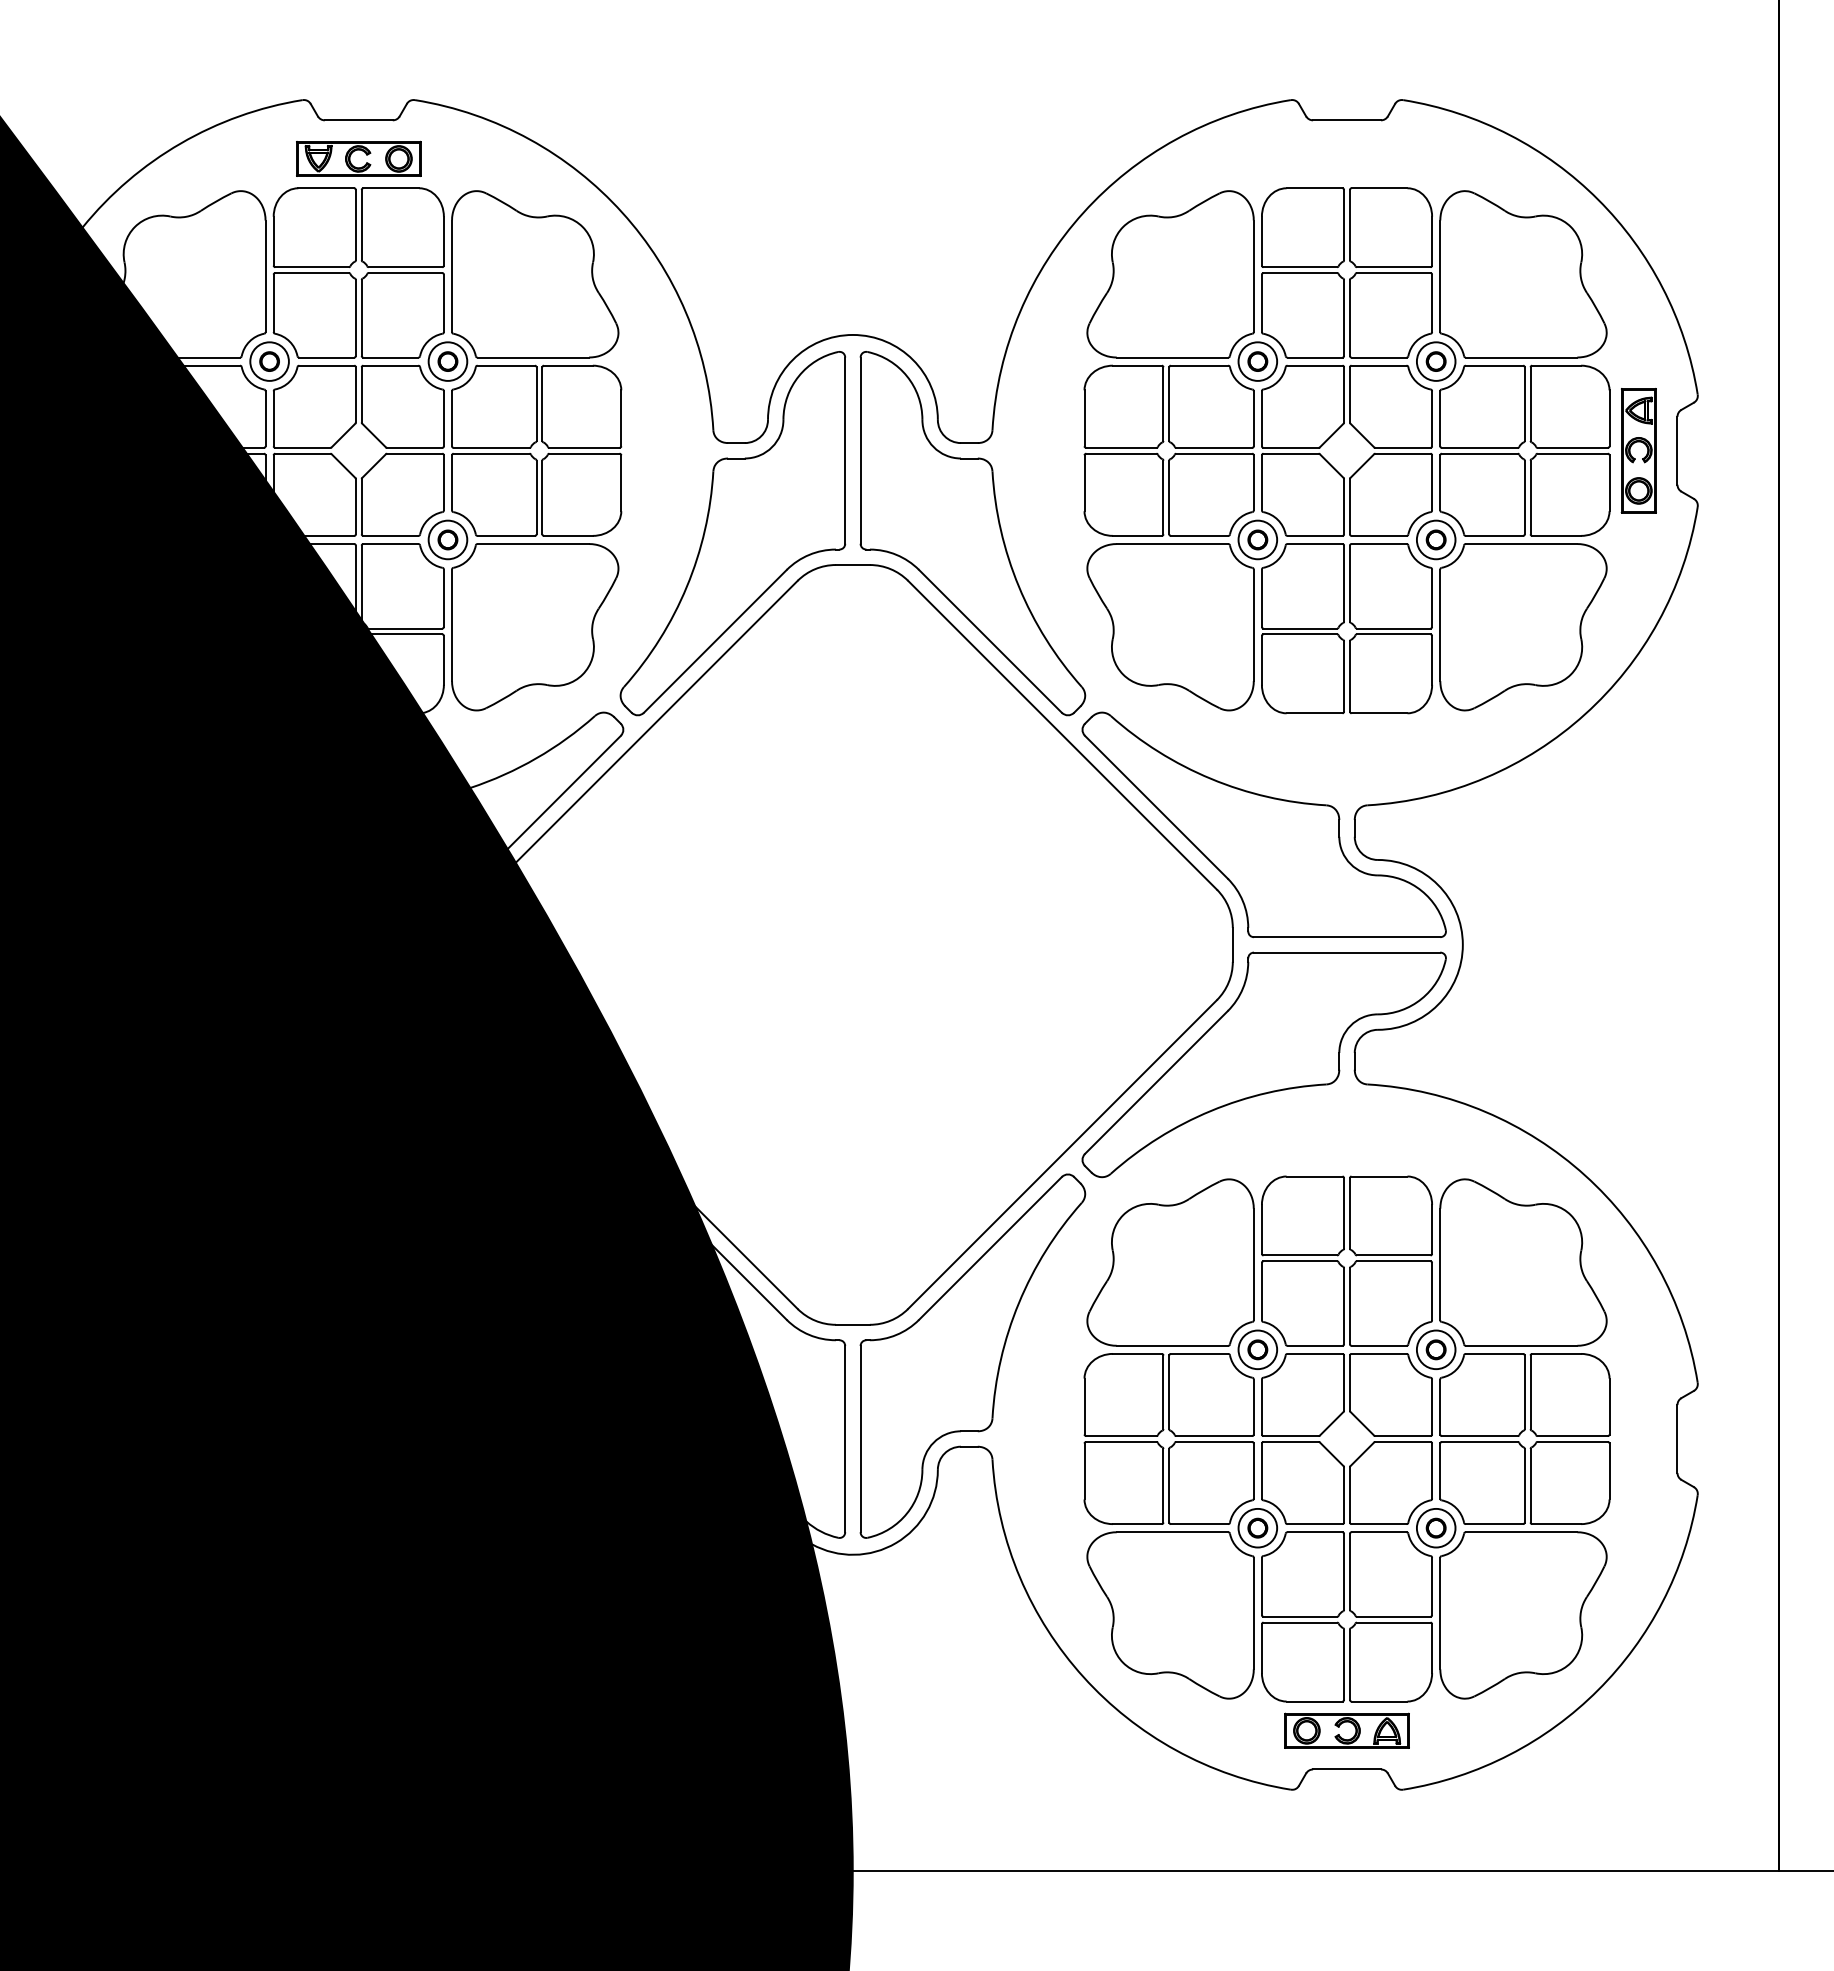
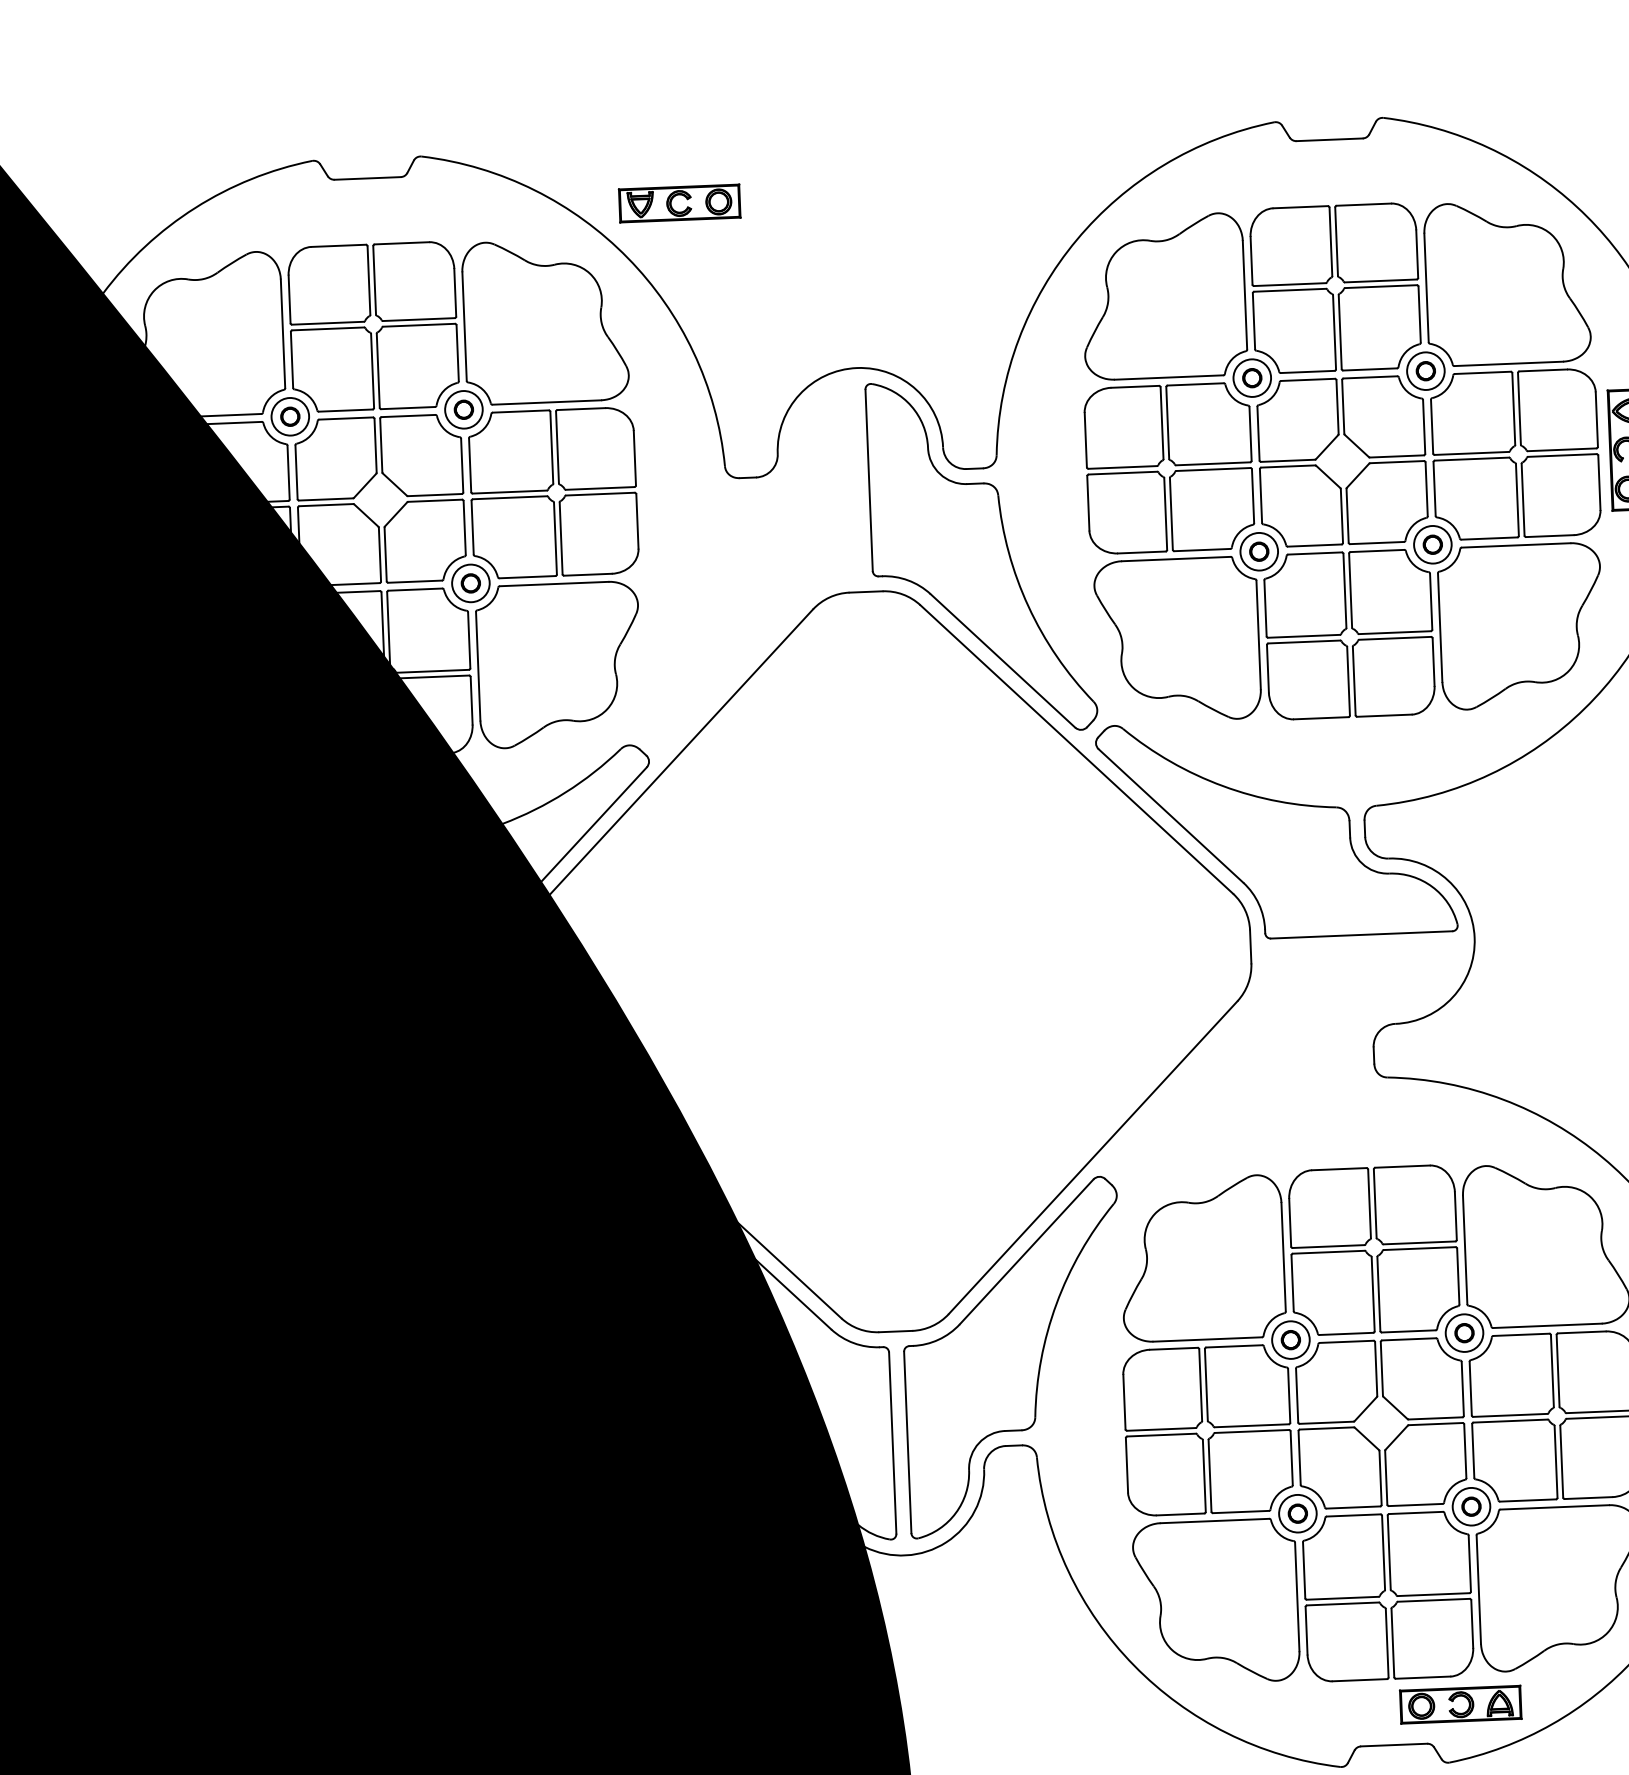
part: (358, 158) -> (679, 203), moved
part: (732, 533) -> (747, 566), removed
part: (1263, 1064) -> (1285, 1062), removed
part: (1346, 1730) -> (1460, 1704), moved

